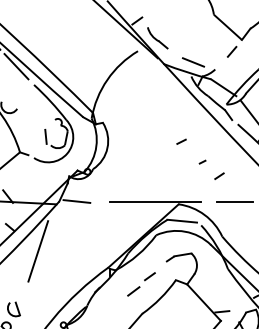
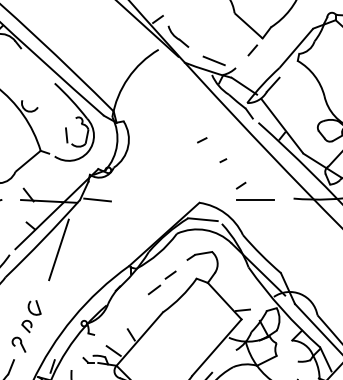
line: (16, 66) -> (37, 64), removed
line: (218, 176) -> (240, 185), moved
line: (154, 202) -> (175, 200), removed

